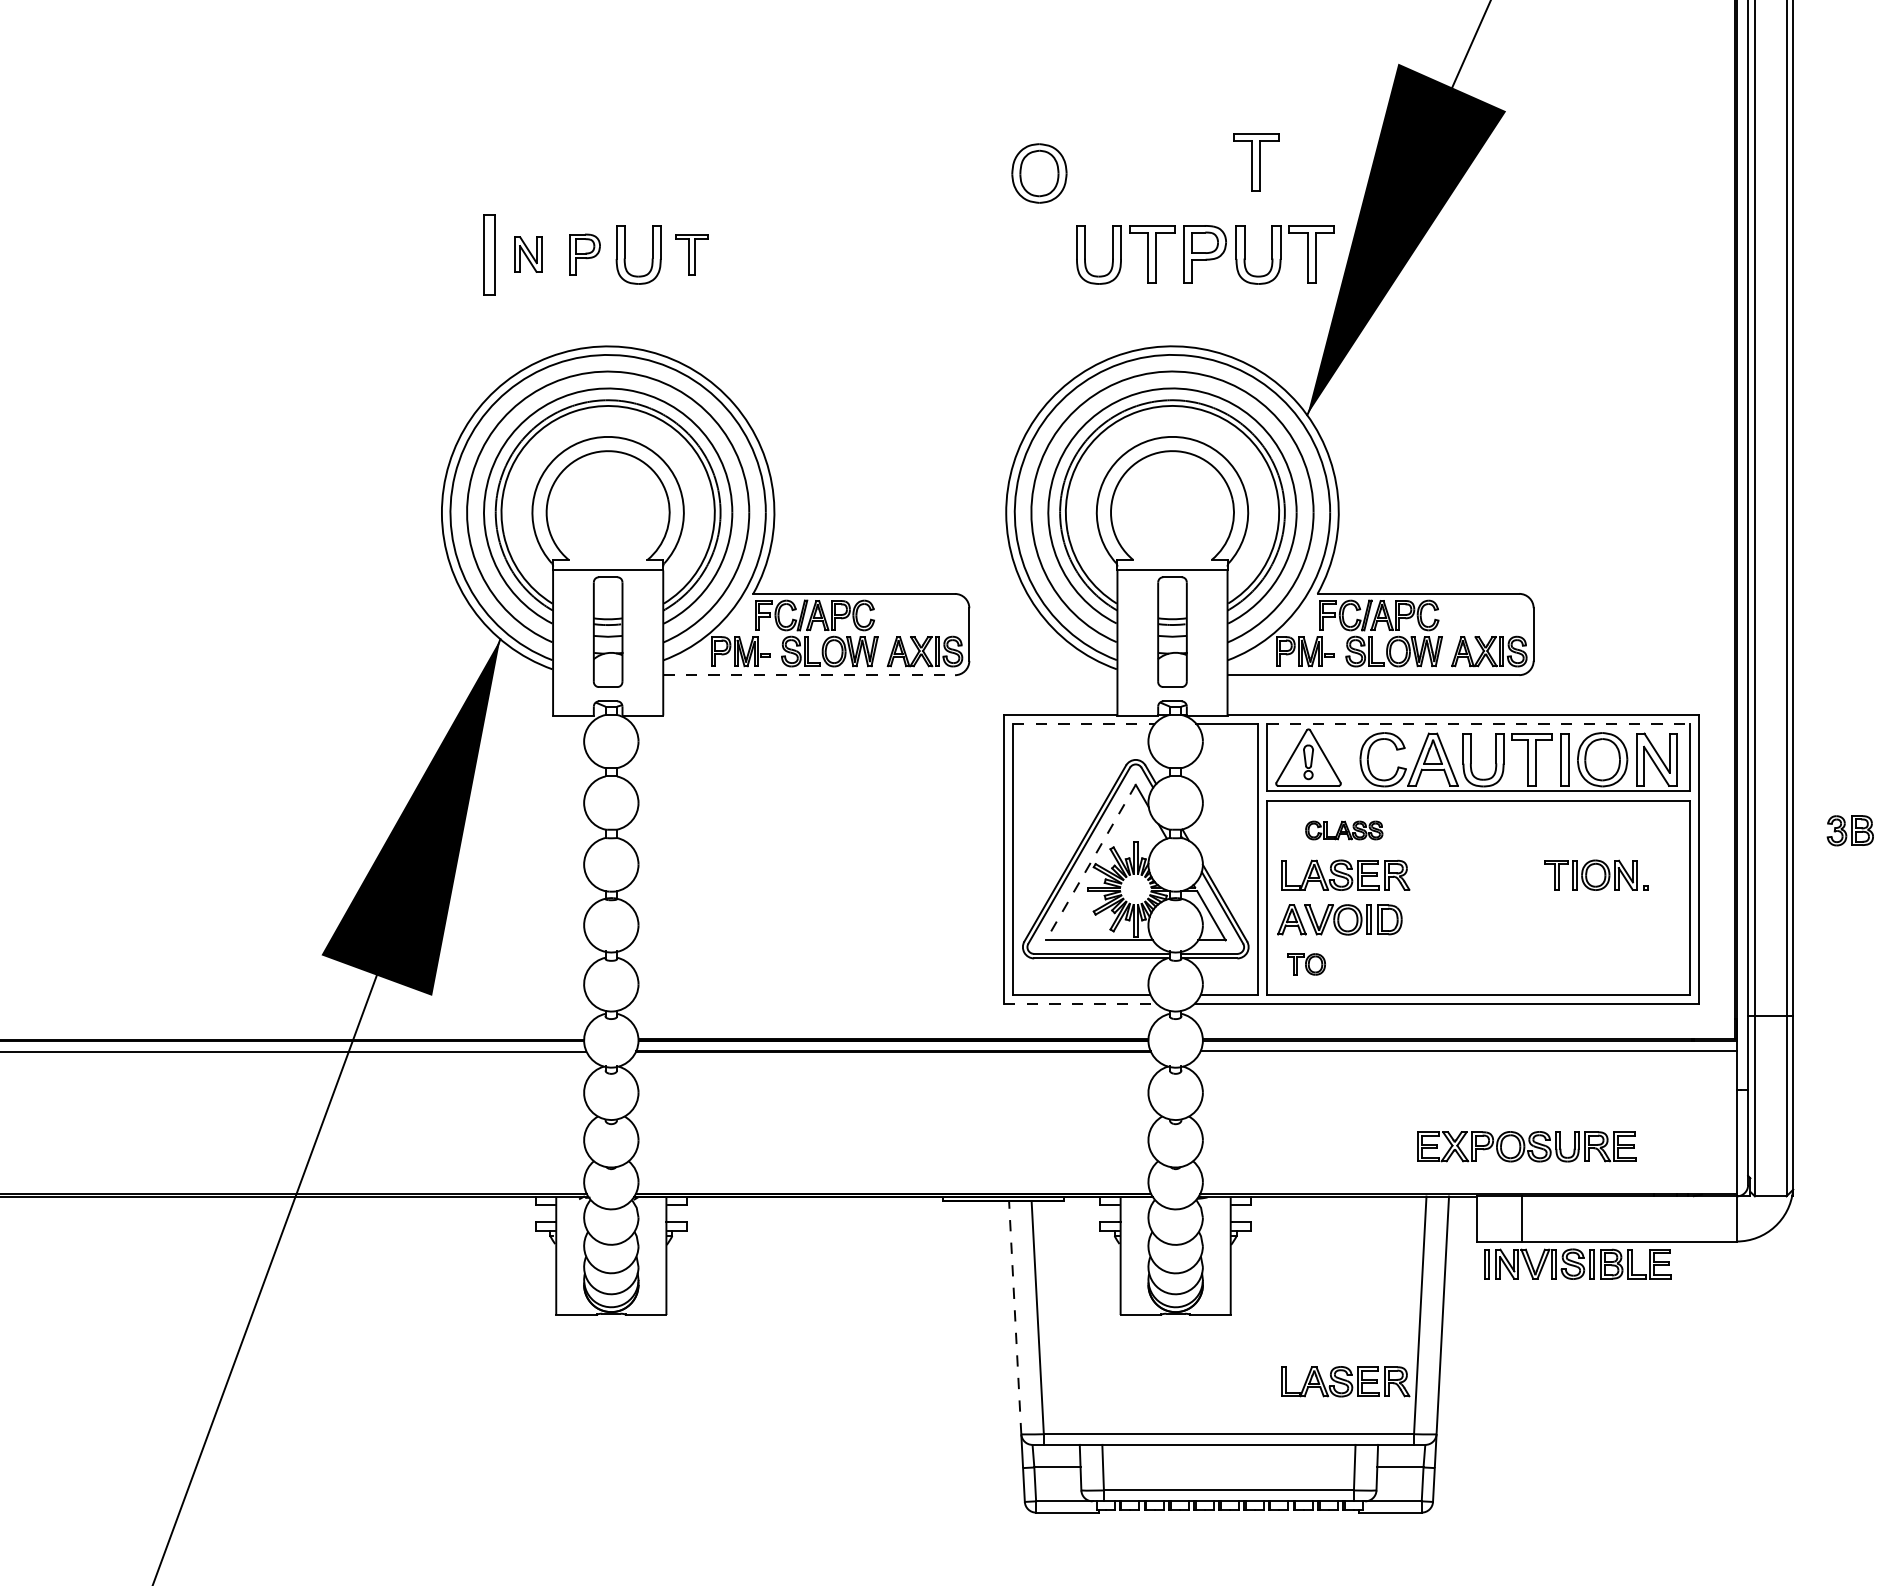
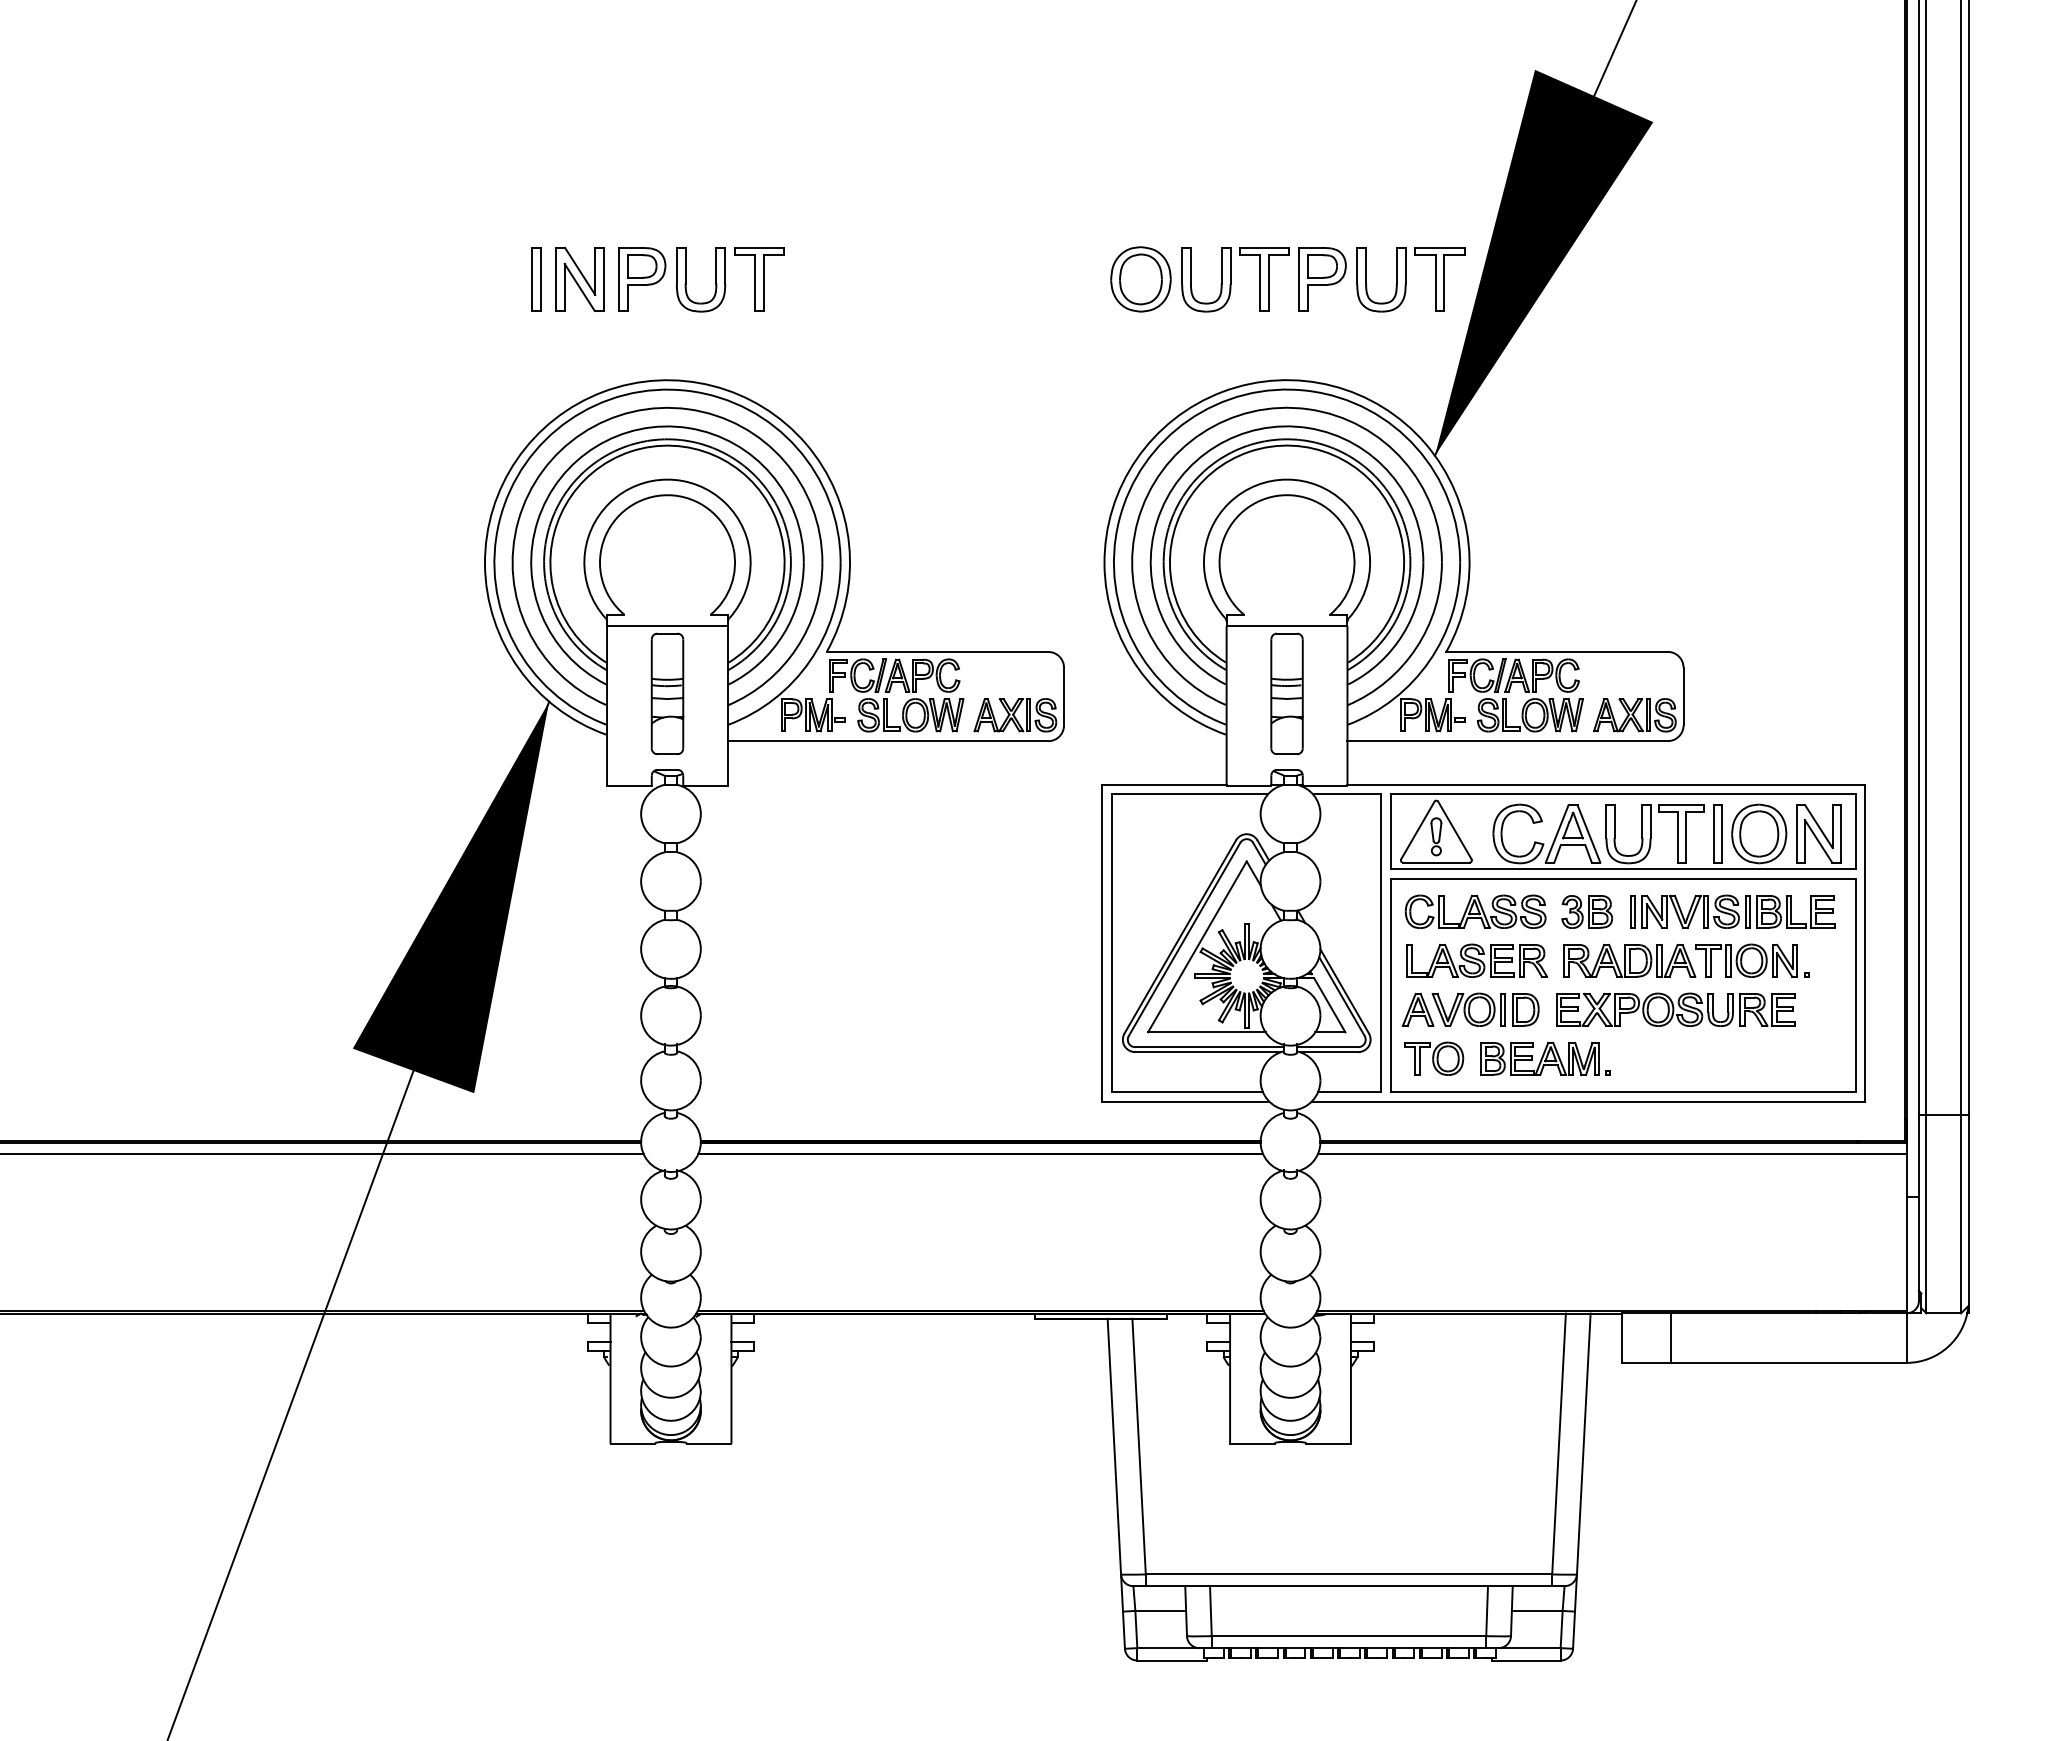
part: (1255, 162) -> (1378, 178), removed
part: (1039, 173) -> (1140, 279), moved
part: (488, 254) -> (536, 279), size x0.71
part: (527, 254) -> (579, 279), size x1.67
part: (585, 254) -> (642, 279), size x1.43
part: (691, 254) -> (759, 279), size x1.43
line: (809, 675) -> (888, 741), dashed -> solid
line: (1084, 723) -> (1190, 794), dashed -> solid
line: (1478, 723) -> (1623, 794), dashed -> solid
part: (1344, 830) -> (1475, 911), size x1.67
part: (1849, 830) -> (1586, 911), moved
line: (1090, 862) -> (1197, 946), dashed -> solid
part: (1484, 874) -> (1629, 960), added
part: (1306, 964) -> (1434, 1058), size x1.43
part: (1407, 964) -> (1545, 1058), added
line: (1080, 1003) -> (1185, 1101), dashed -> solid
part: (1526, 1146) -> (1675, 1009), moved
part: (1578, 1263) -> (1732, 911), moved
line: (1015, 1317) -> (1114, 1446), dashed -> solid
part: (1345, 1381) -> (1476, 1516), removed

